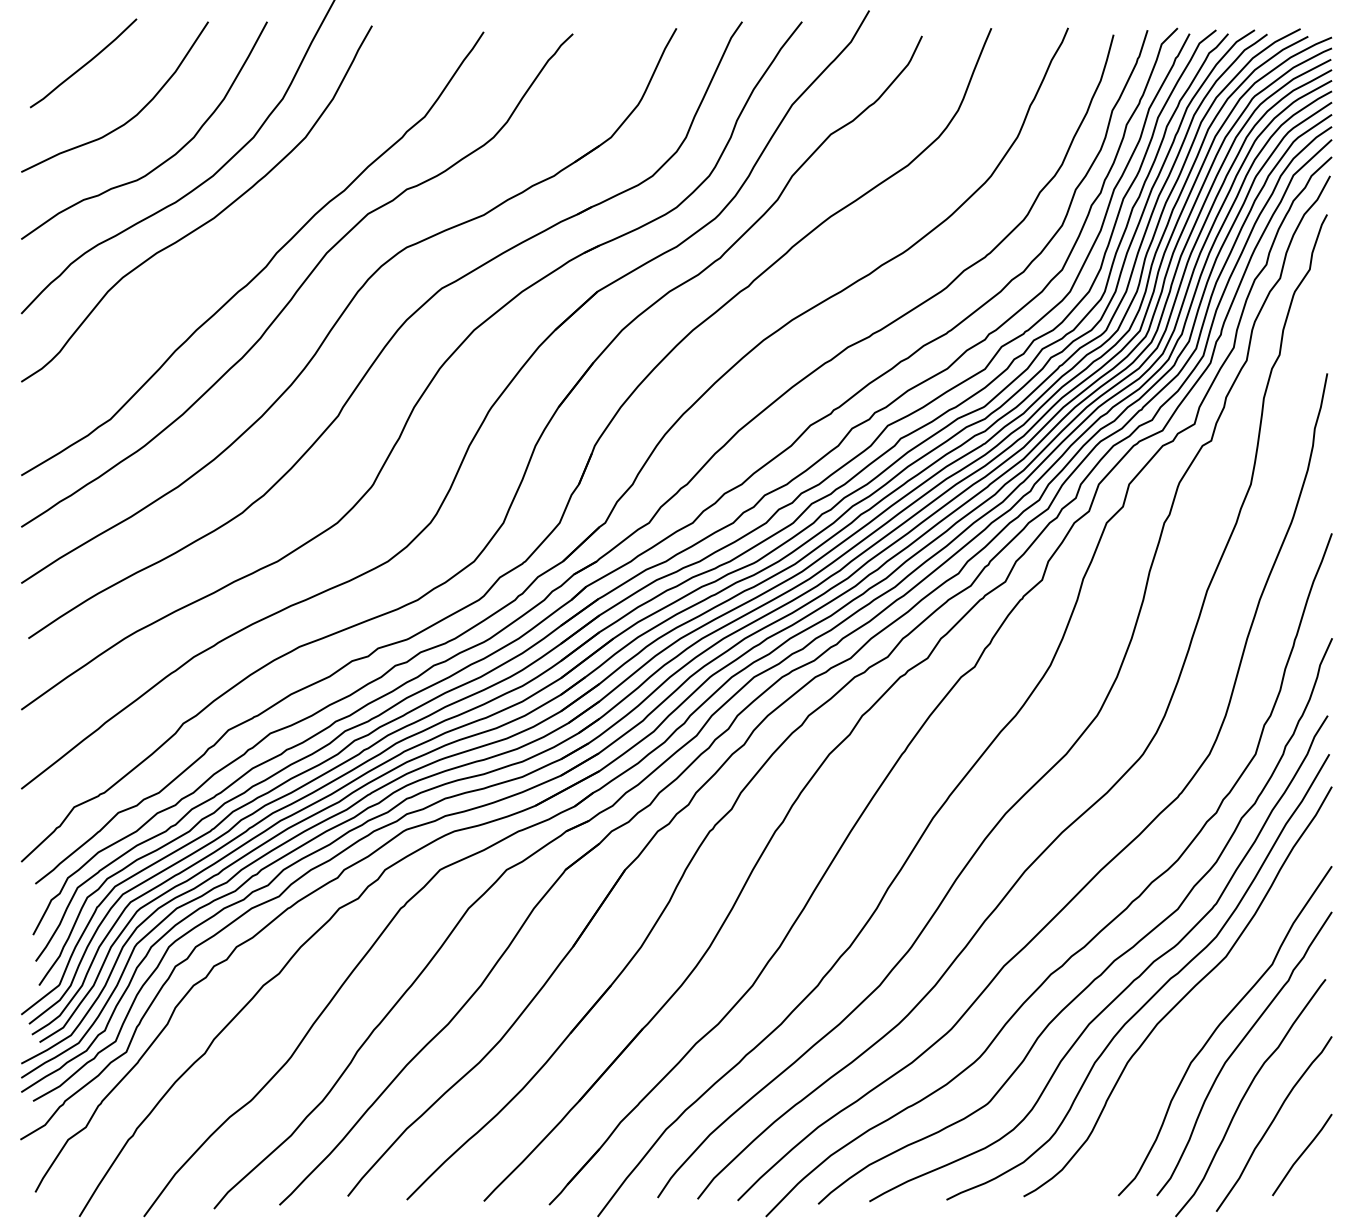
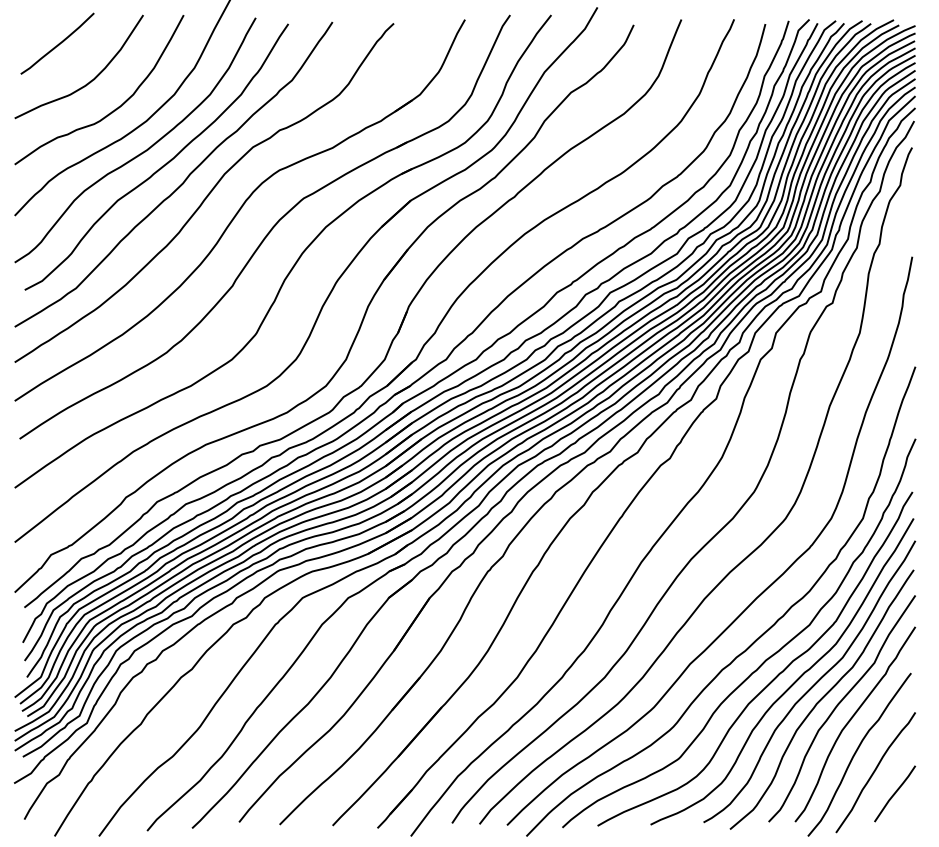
curve: (236, 240) -> (162, 165), added
curve: (1195, 1017) -> (821, 699), added

